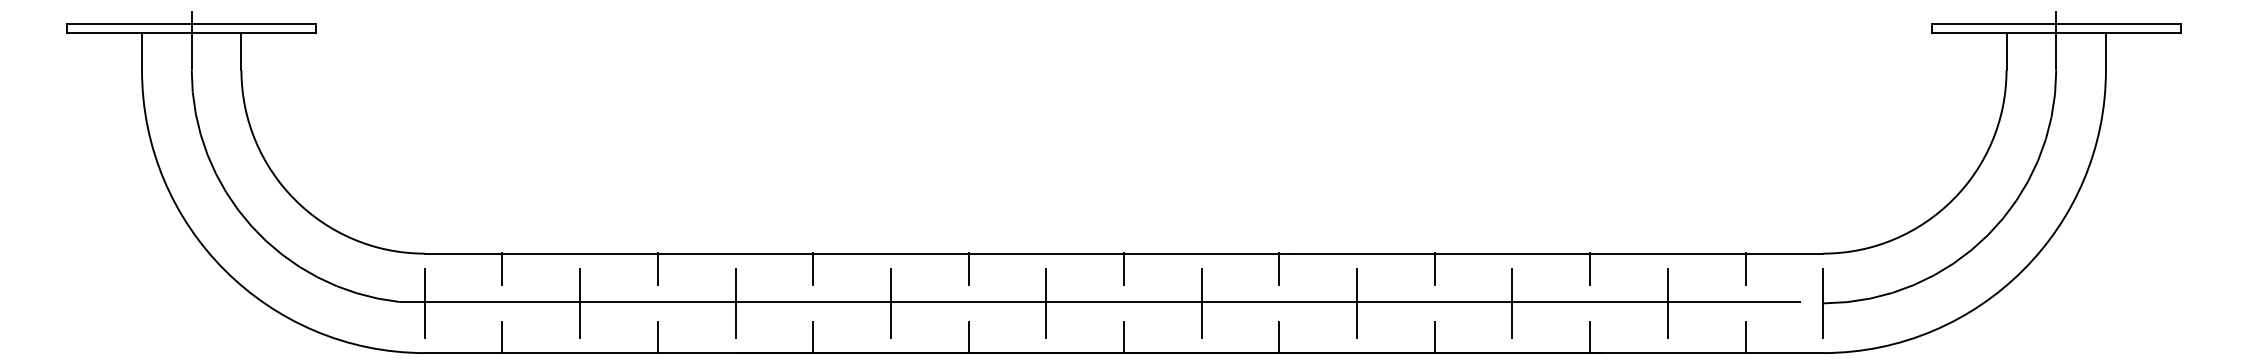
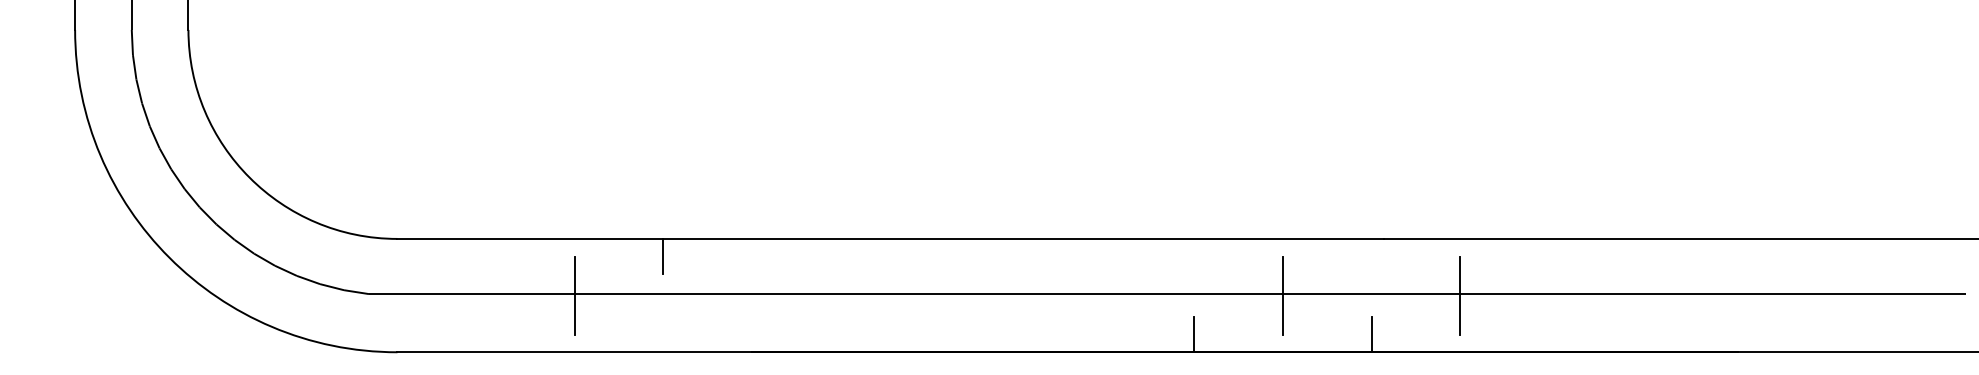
line: (502, 268) -> (486, 255), removed
line: (813, 268) -> (840, 255), removed
line: (968, 268) -> (1017, 255), removed
line: (1123, 268) -> (1193, 255), removed
line: (1279, 268) -> (1371, 255), removed
line: (1434, 268) -> (1548, 255), removed
line: (1590, 268) -> (1726, 255), removed
line: (1745, 268) -> (1902, 255), removed
line: (424, 303) -> (397, 295), removed
line: (735, 303) -> (751, 295), removed
line: (890, 303) -> (928, 295), removed
line: (1046, 303) -> (1106, 295), removed
line: (1512, 303) -> (1637, 295), removed
line: (1667, 303) -> (1814, 295), removed
line: (502, 337) -> (486, 334), removed
line: (657, 337) -> (662, 334), removed
line: (813, 337) -> (840, 334), removed
line: (968, 337) -> (1017, 334), removed
line: (1434, 337) -> (1548, 334), removed
line: (1590, 337) -> (1726, 334), removed
line: (1745, 337) -> (1902, 334), removed

